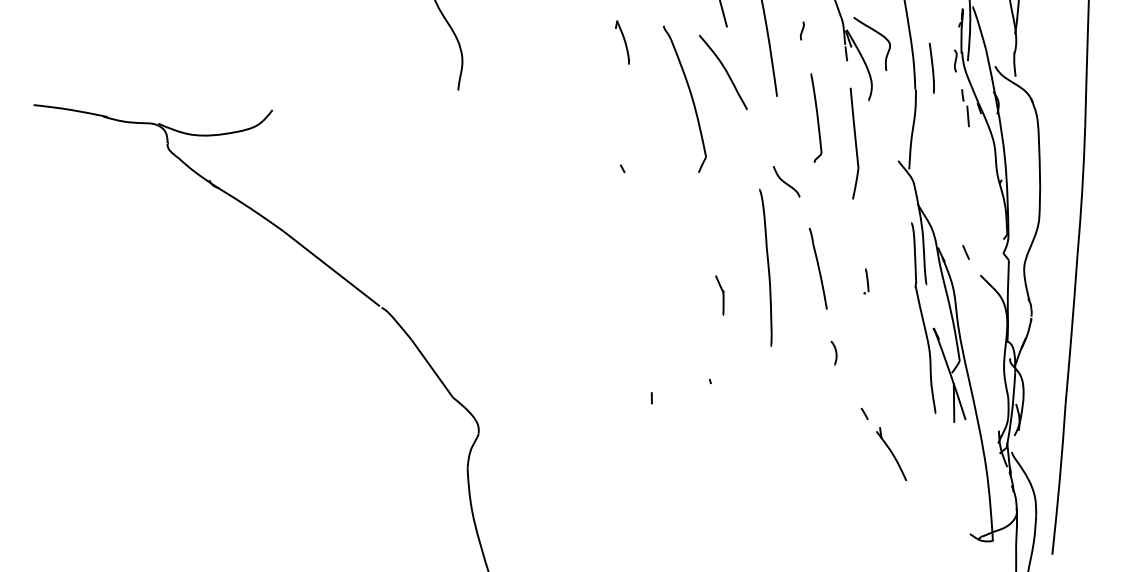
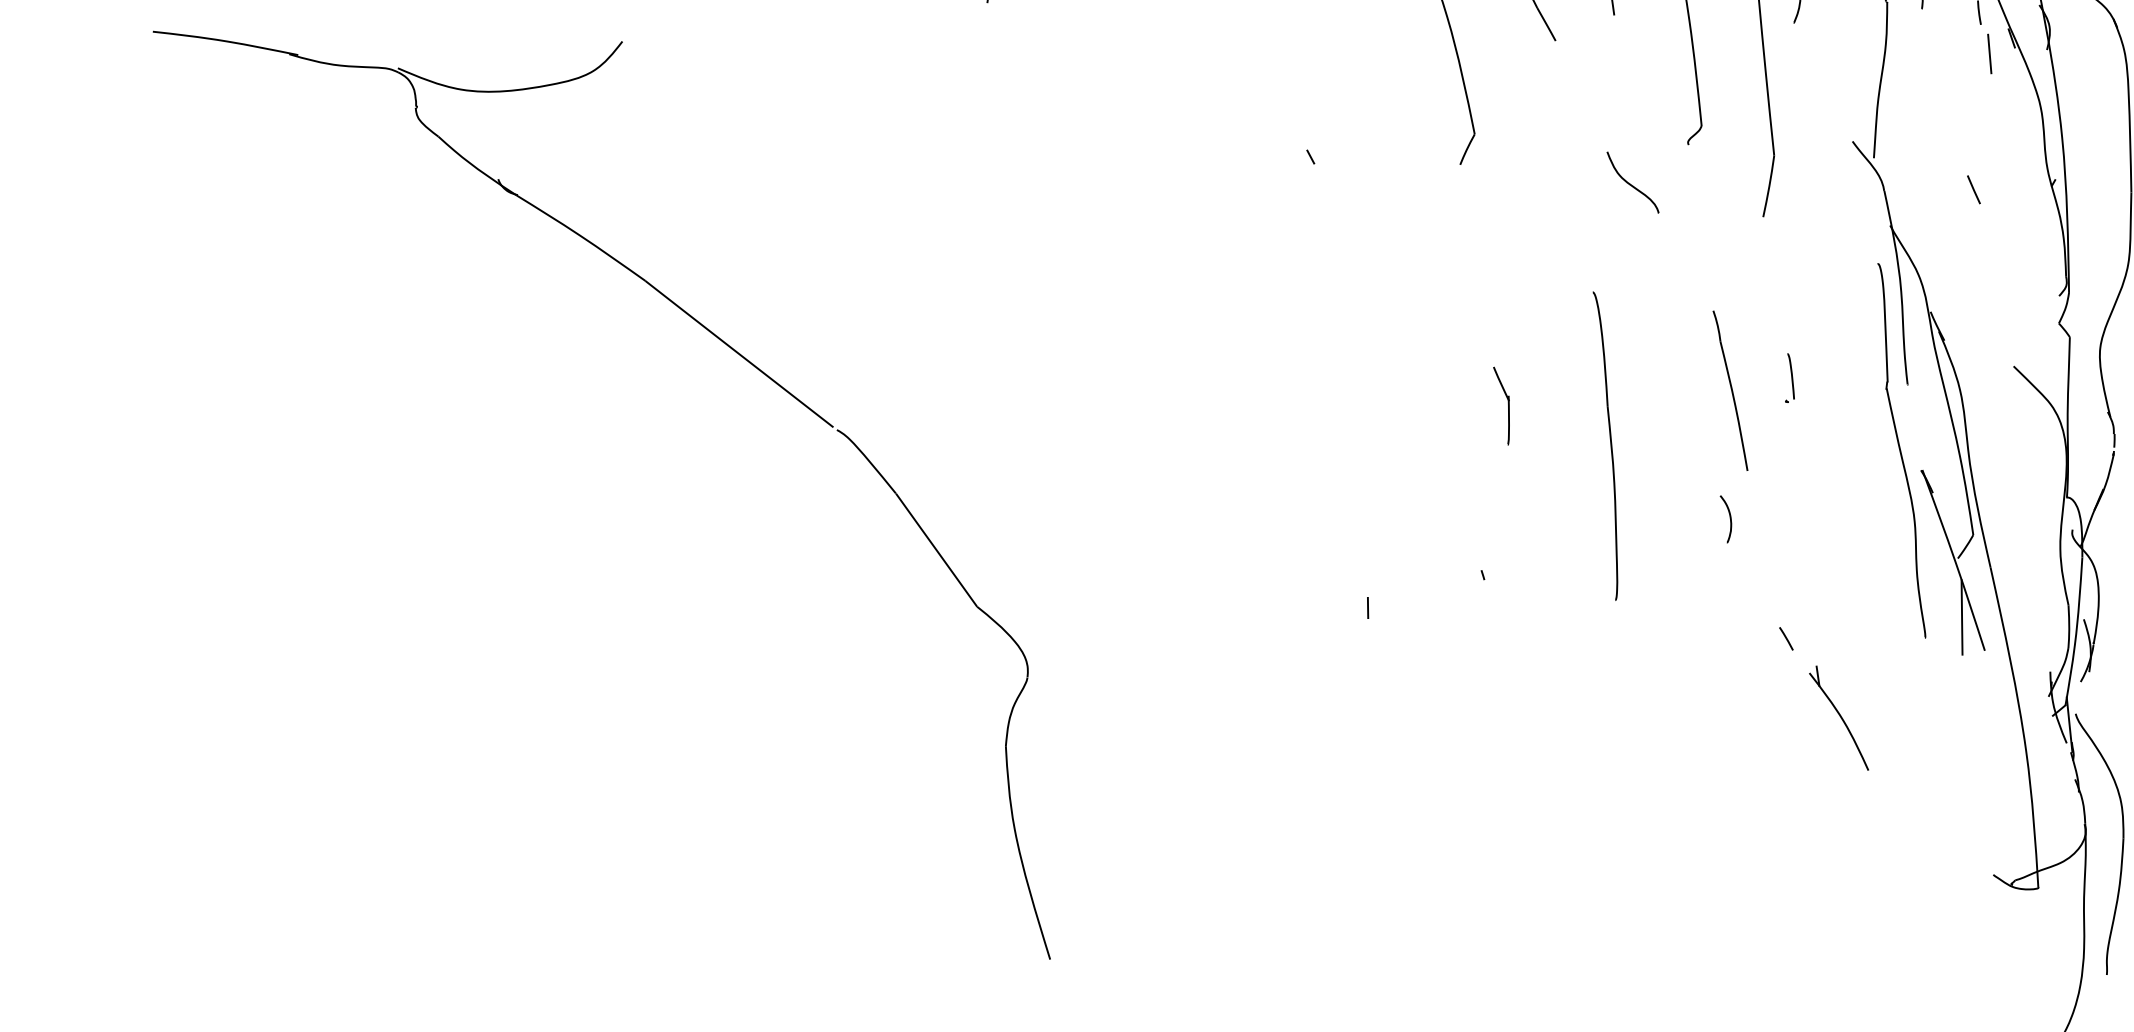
line: (965, 252) -> (1972, 189), moved
part: (765, 267) -> (1605, 445), moved
line: (817, 267) -> (1729, 388), moved

